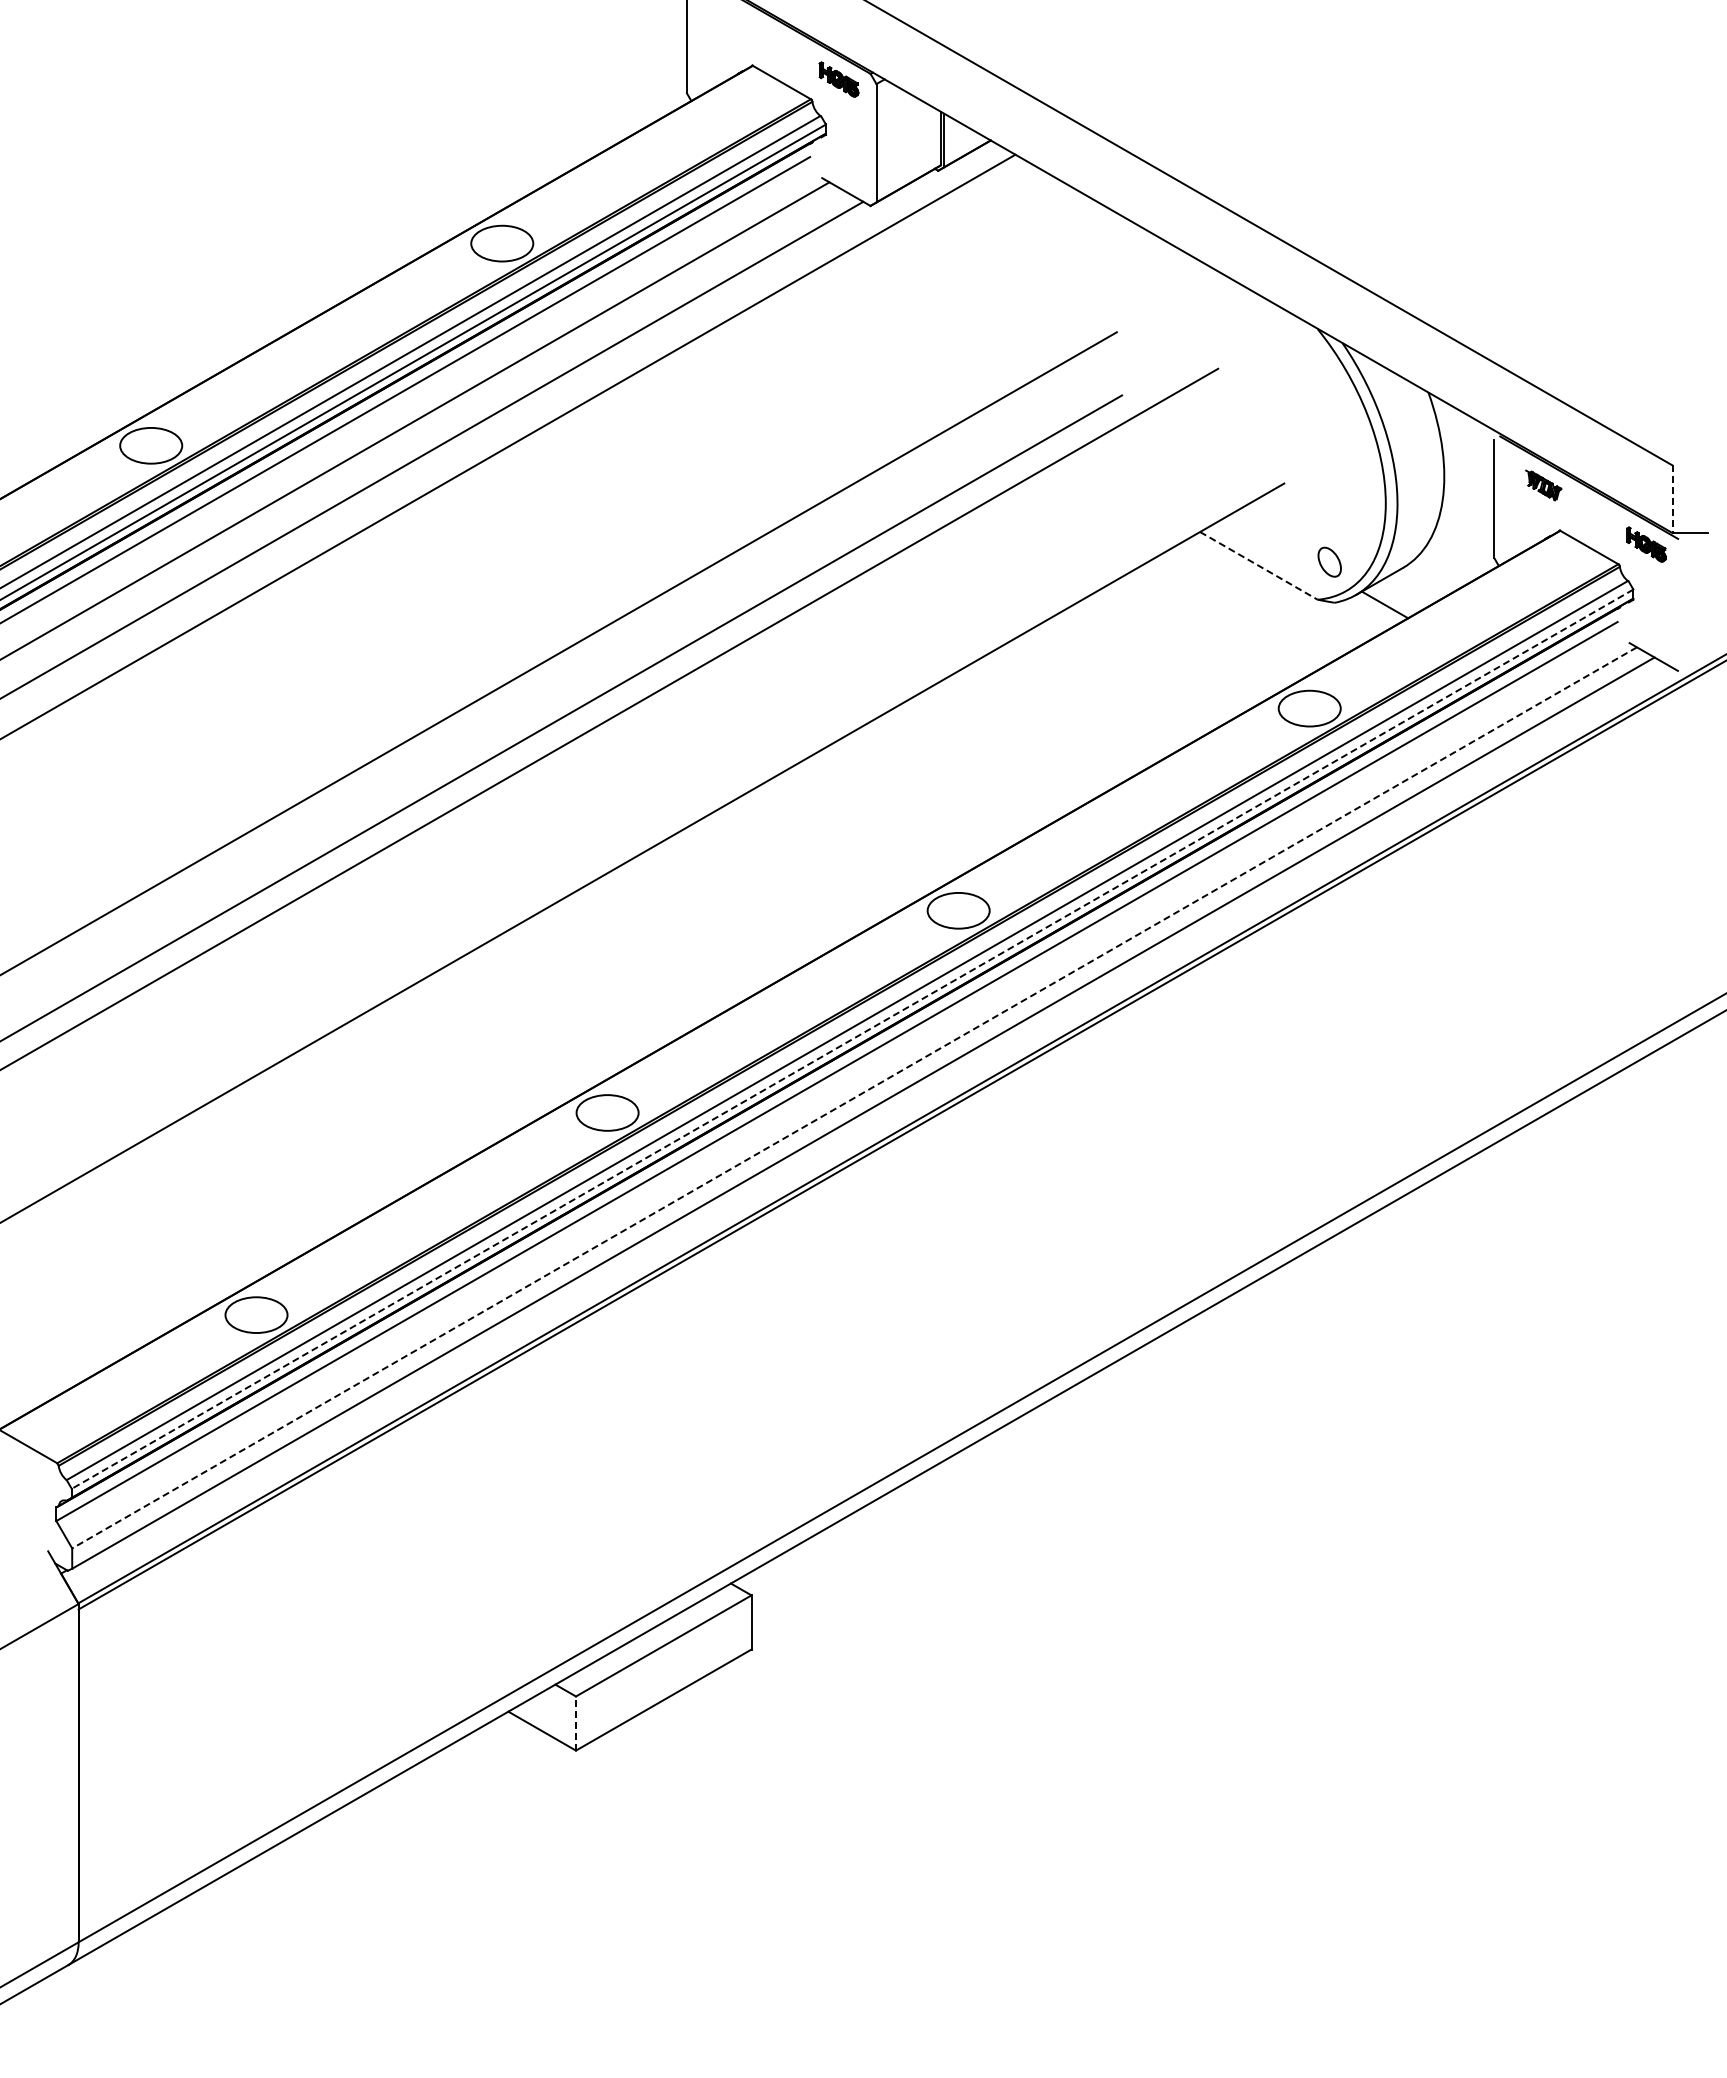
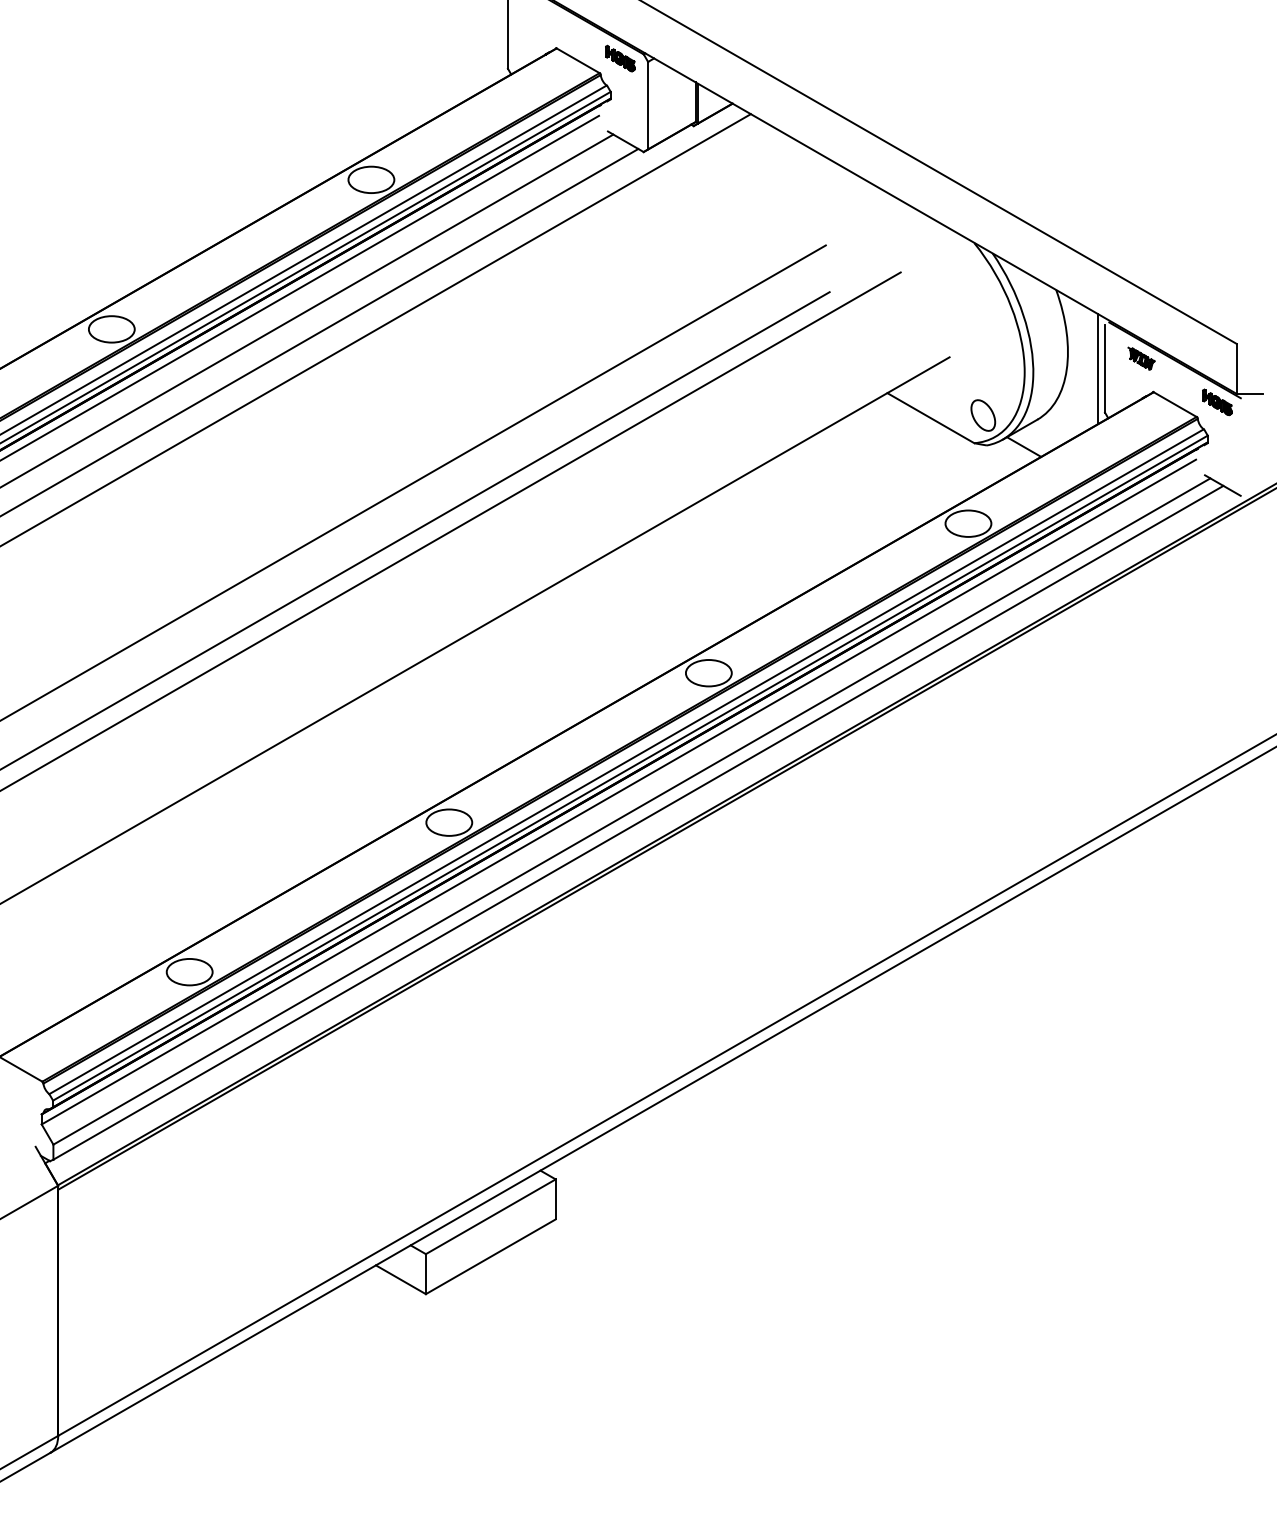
line: (1485, 499) -> (1098, 369), added
line: (1672, 499) -> (1236, 369), dashed -> solid
part: (1329, 561) -> (983, 414), size x1.43
line: (1258, 565) -> (930, 417), dashed -> solid
line: (852, 1039) -> (630, 768), dashed -> solid
line: (854, 1097) -> (631, 811), dashed -> solid
line: (576, 1723) -> (426, 1274), dashed -> solid

